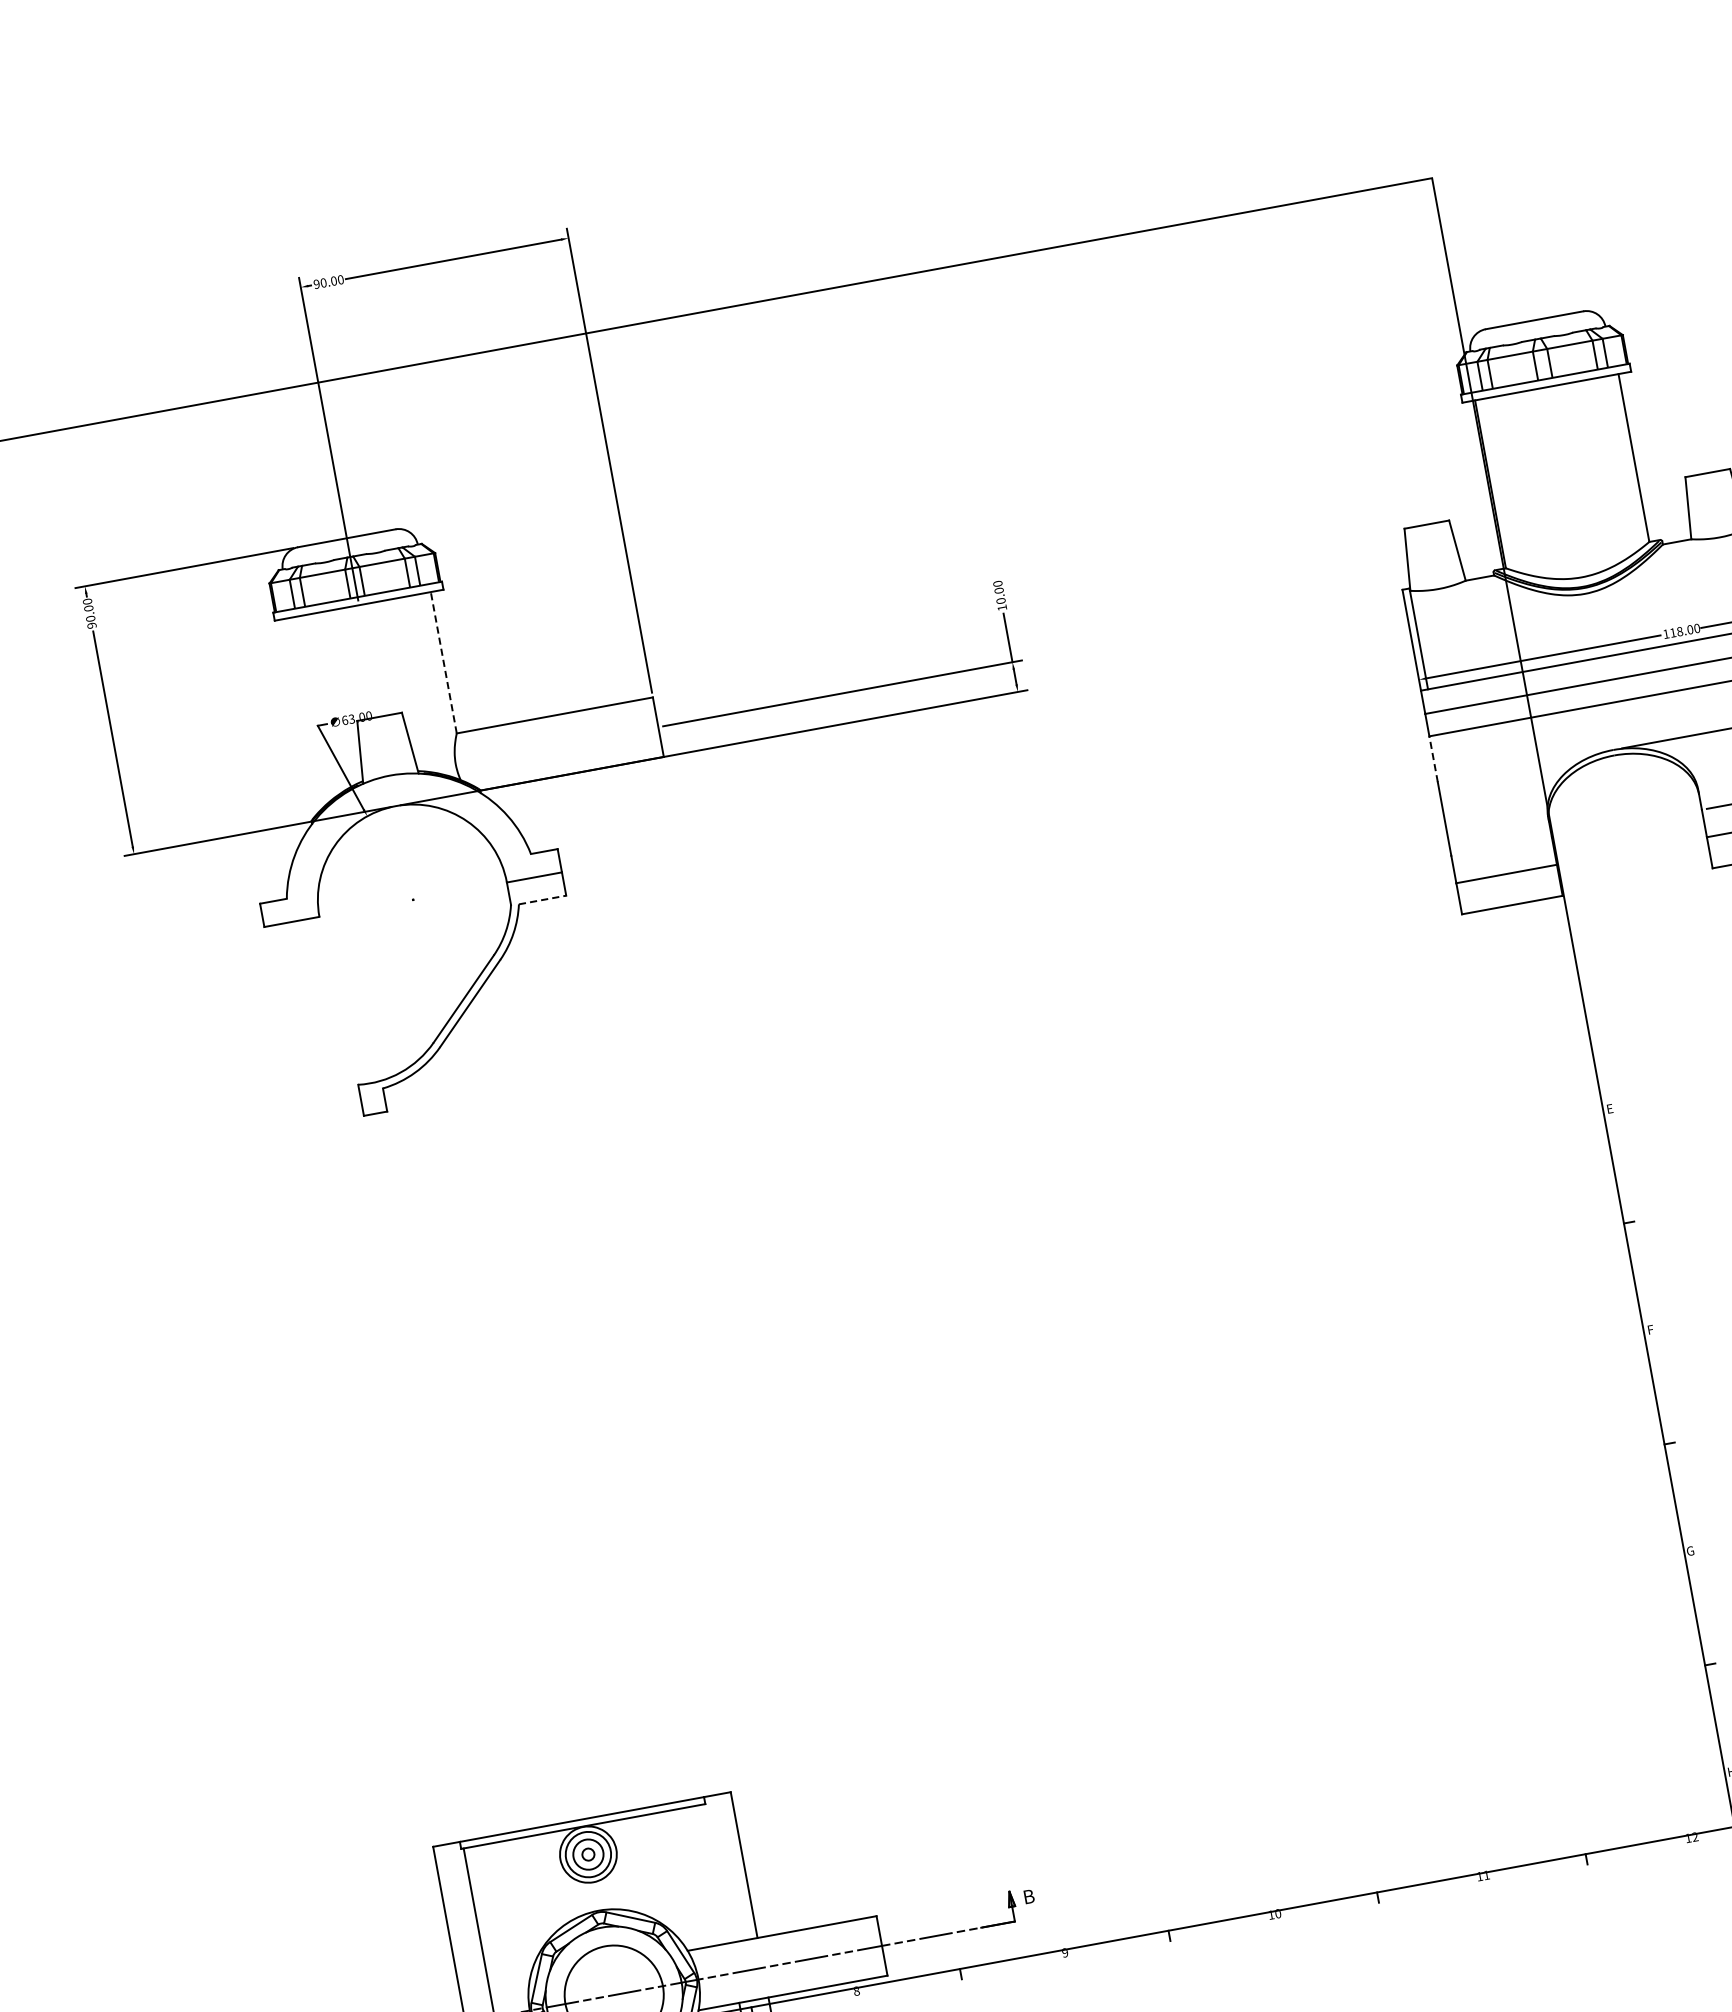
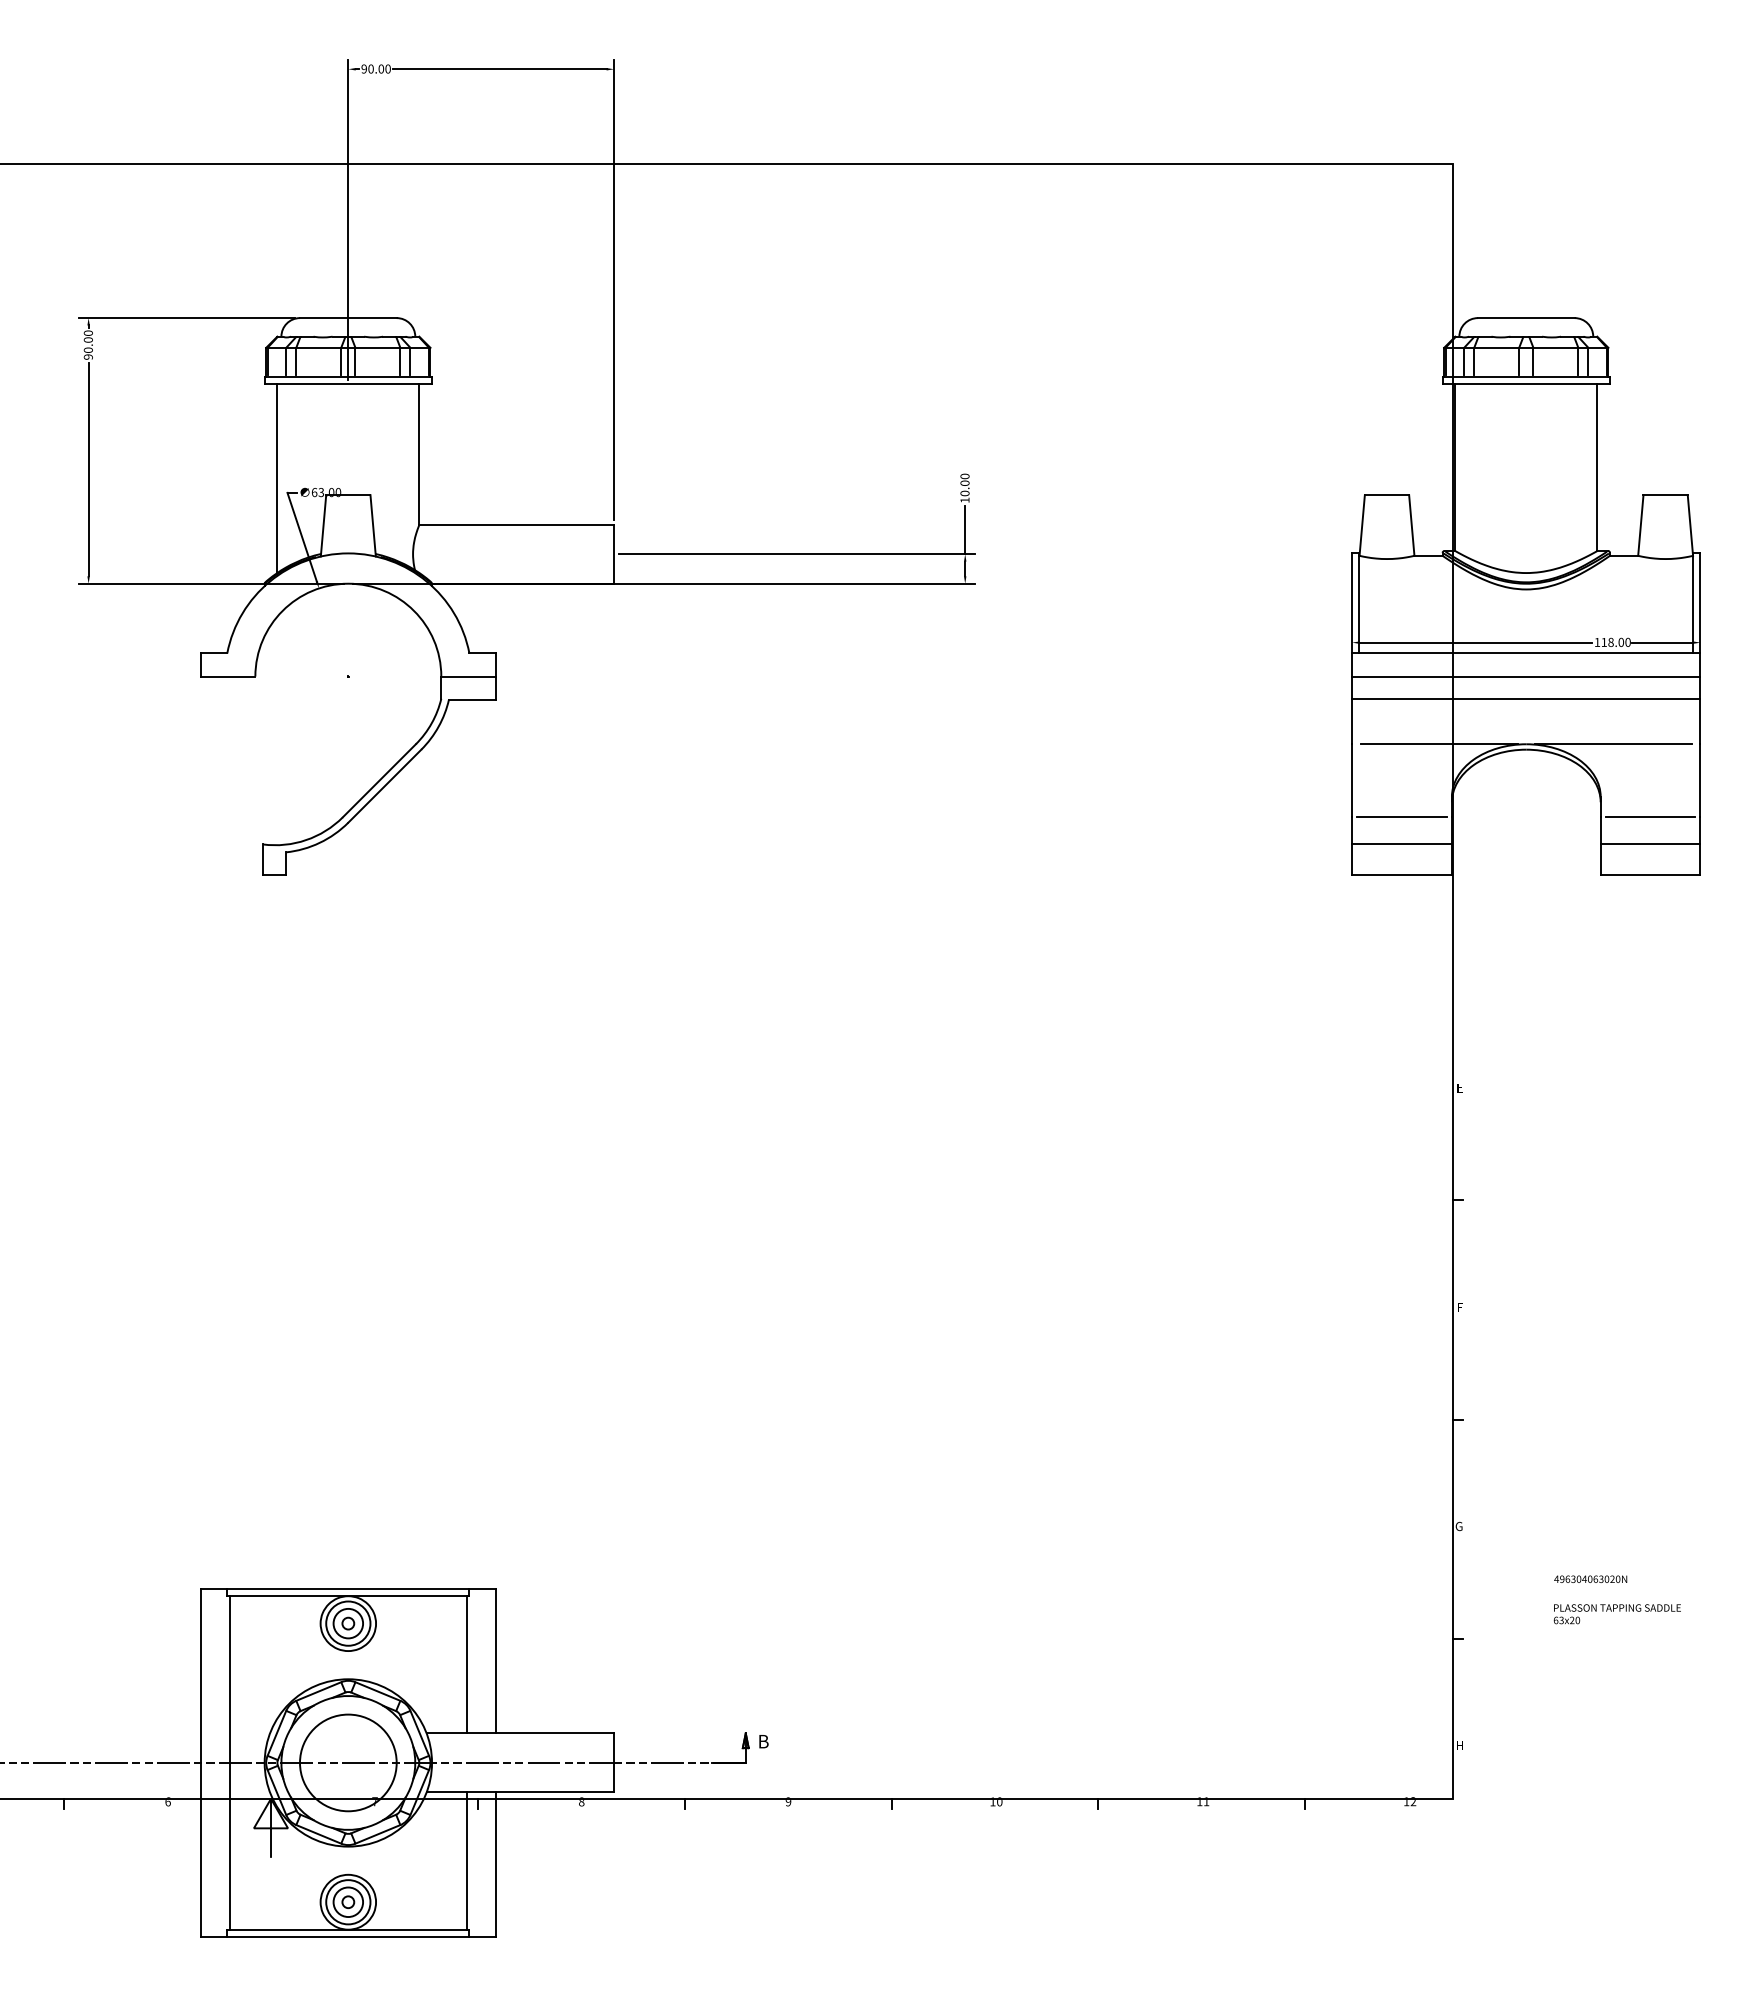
line: (443, 662) -> (419, 454), dashed -> solid
line: (305, 713) -> (277, 478), added
line: (1433, 759) -> (1352, 721), dashed -> solid
line: (1524, 766) -> (1438, 744), added
line: (1501, 846) -> (1401, 817), added
line: (542, 899) -> (472, 699), dashed -> solid
line: (715, 1873) -> (466, 1664), added

